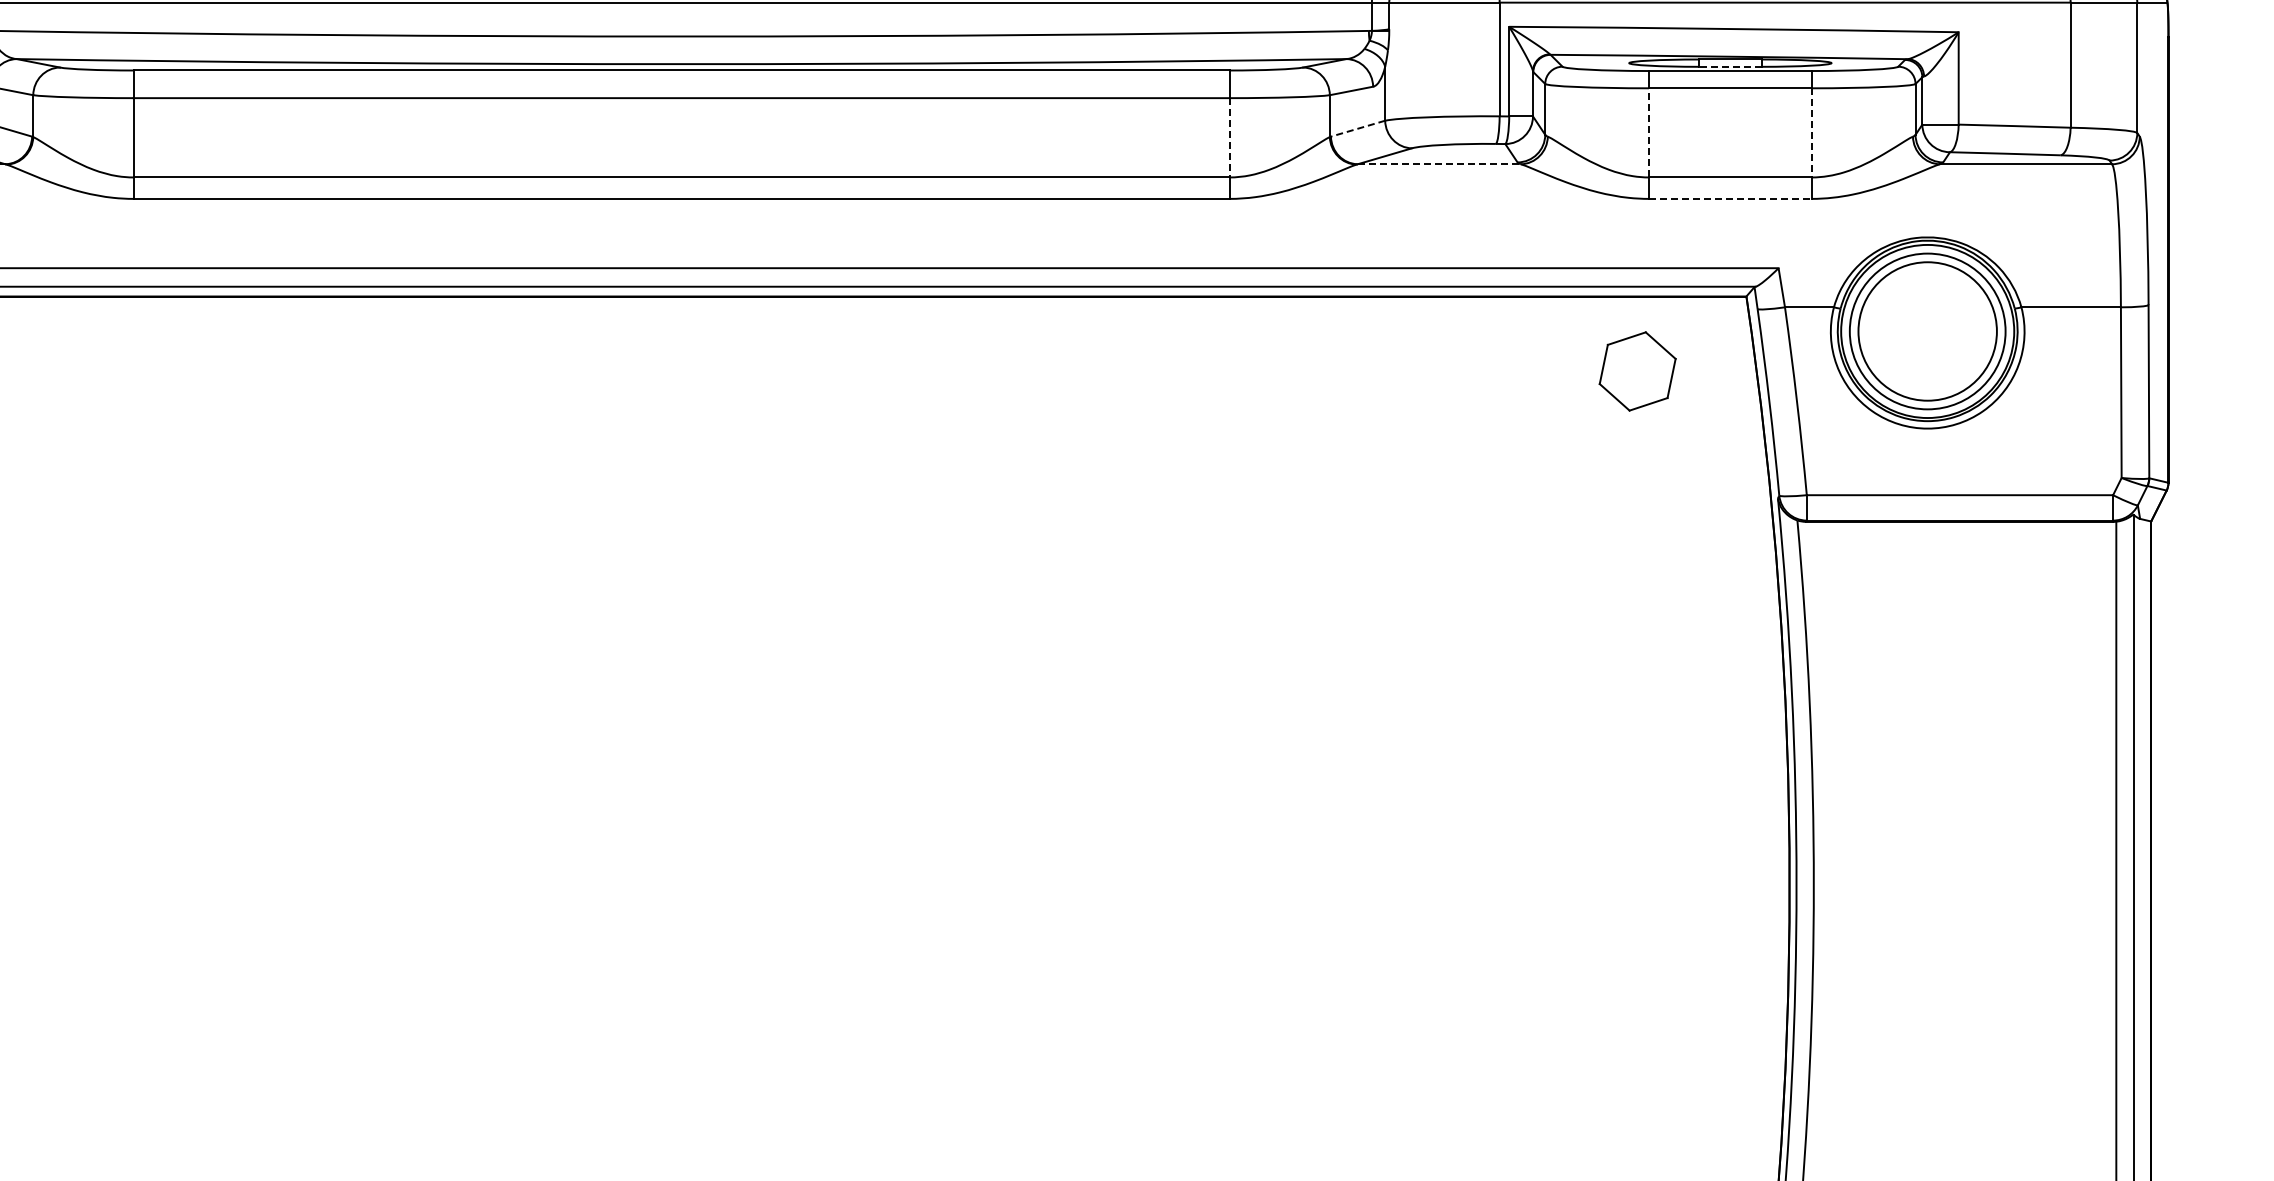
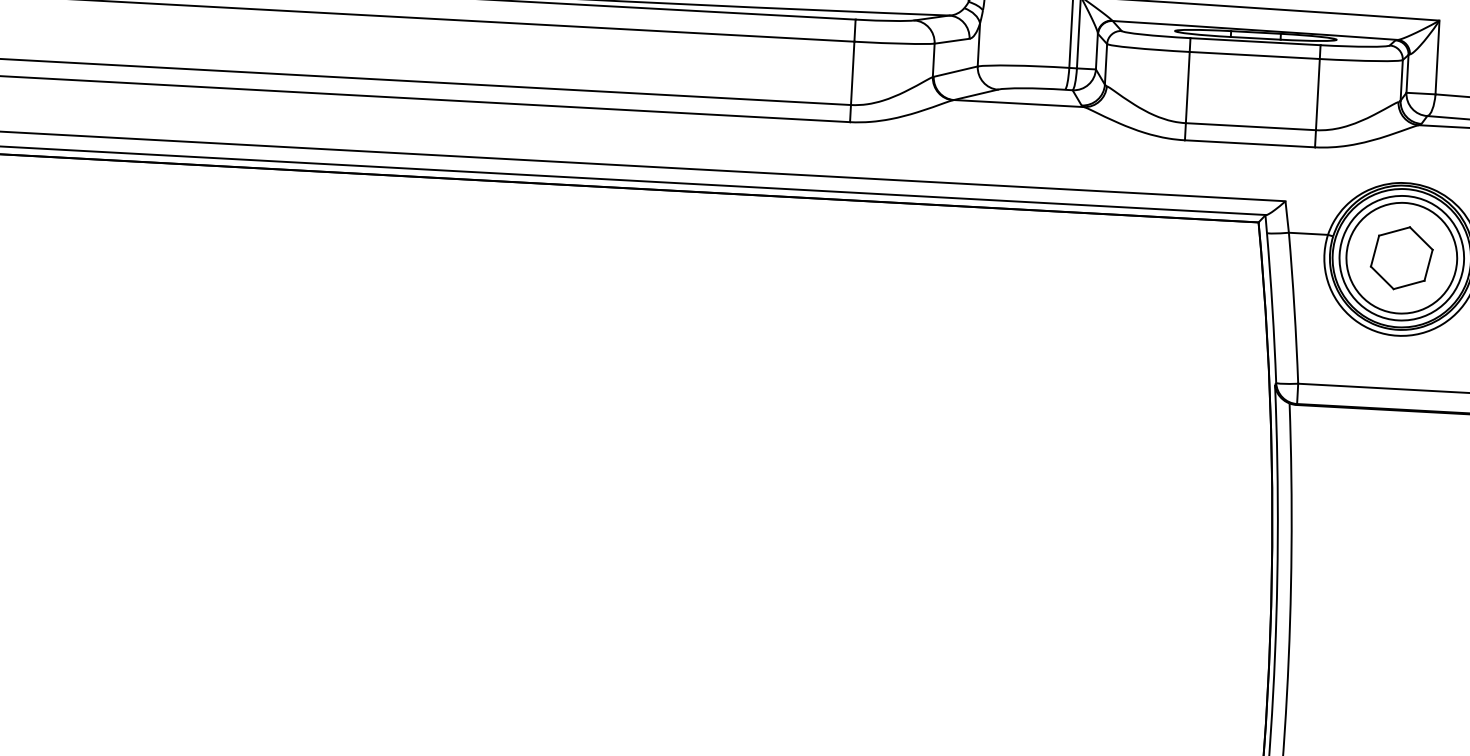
line: (1729, 66) -> (1255, 38), dashed -> solid
line: (1357, 128) -> (955, 71), dashed -> solid
line: (1648, 132) -> (1187, 87), dashed -> solid
line: (1811, 132) -> (1317, 94), dashed -> solid
line: (1229, 137) -> (852, 73), dashed -> solid
line: (1439, 164) -> (1019, 103), dashed -> solid
line: (1730, 198) -> (1250, 143), dashed -> solid
part: (1637, 371) -> (1401, 258), moved

